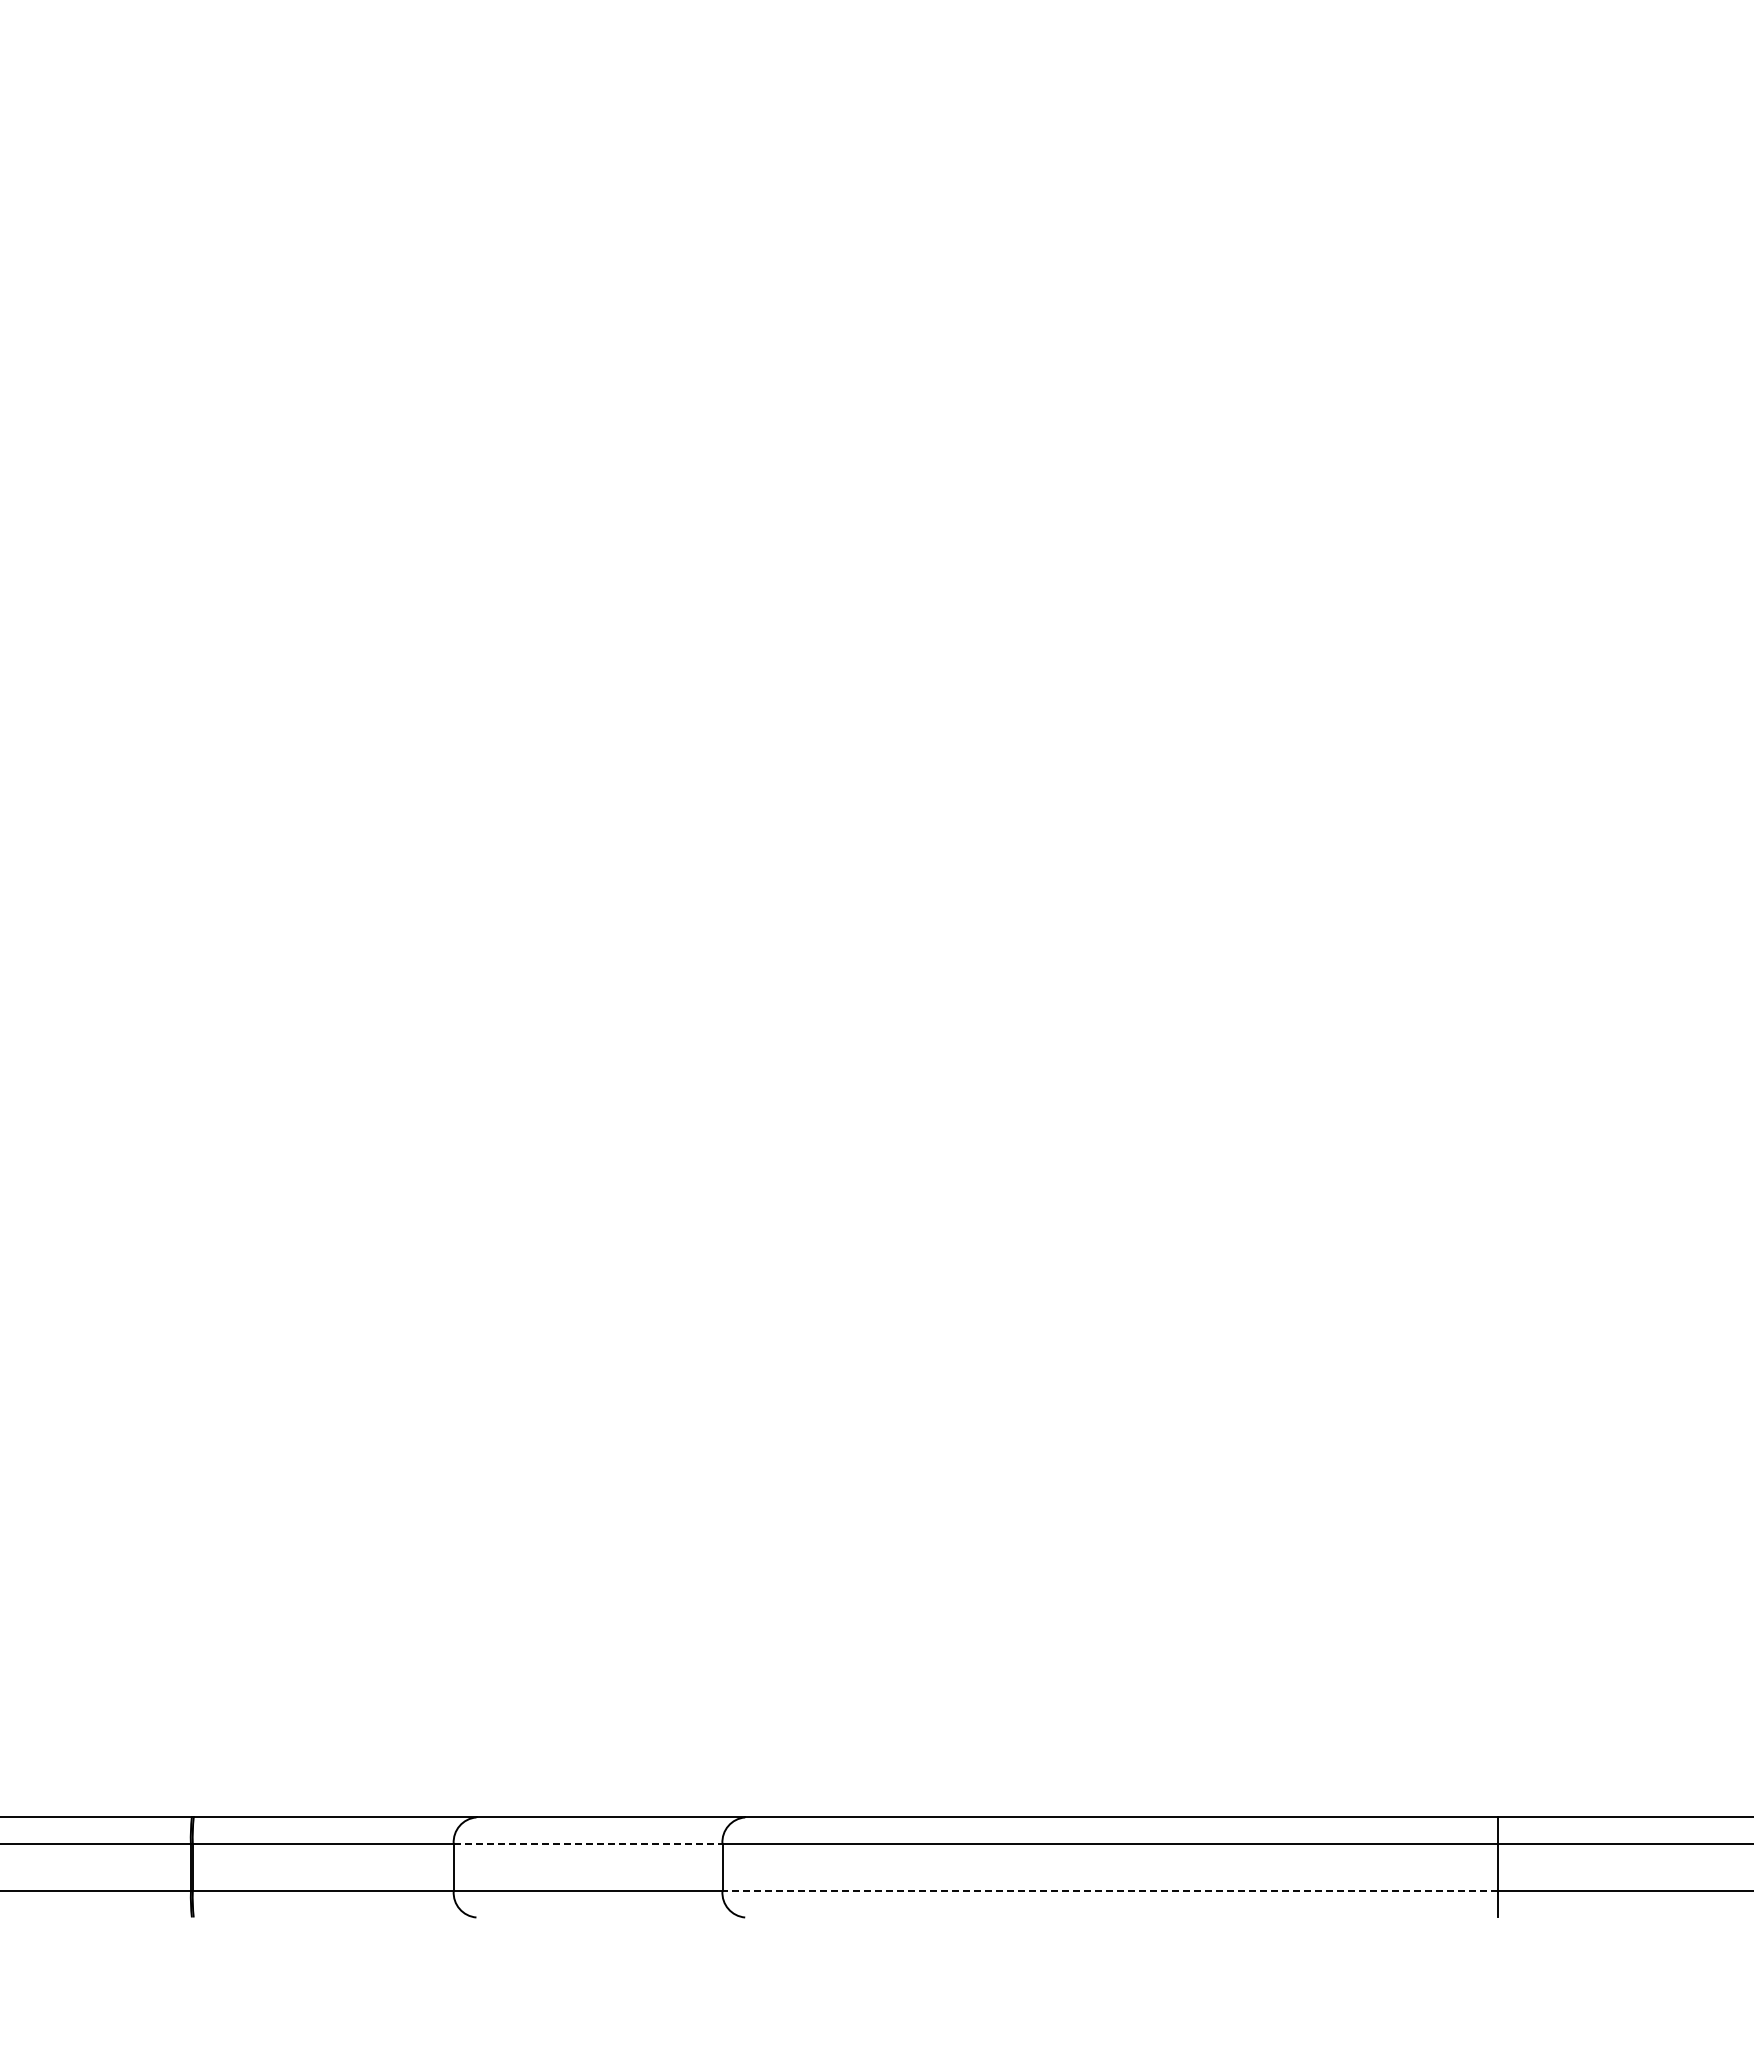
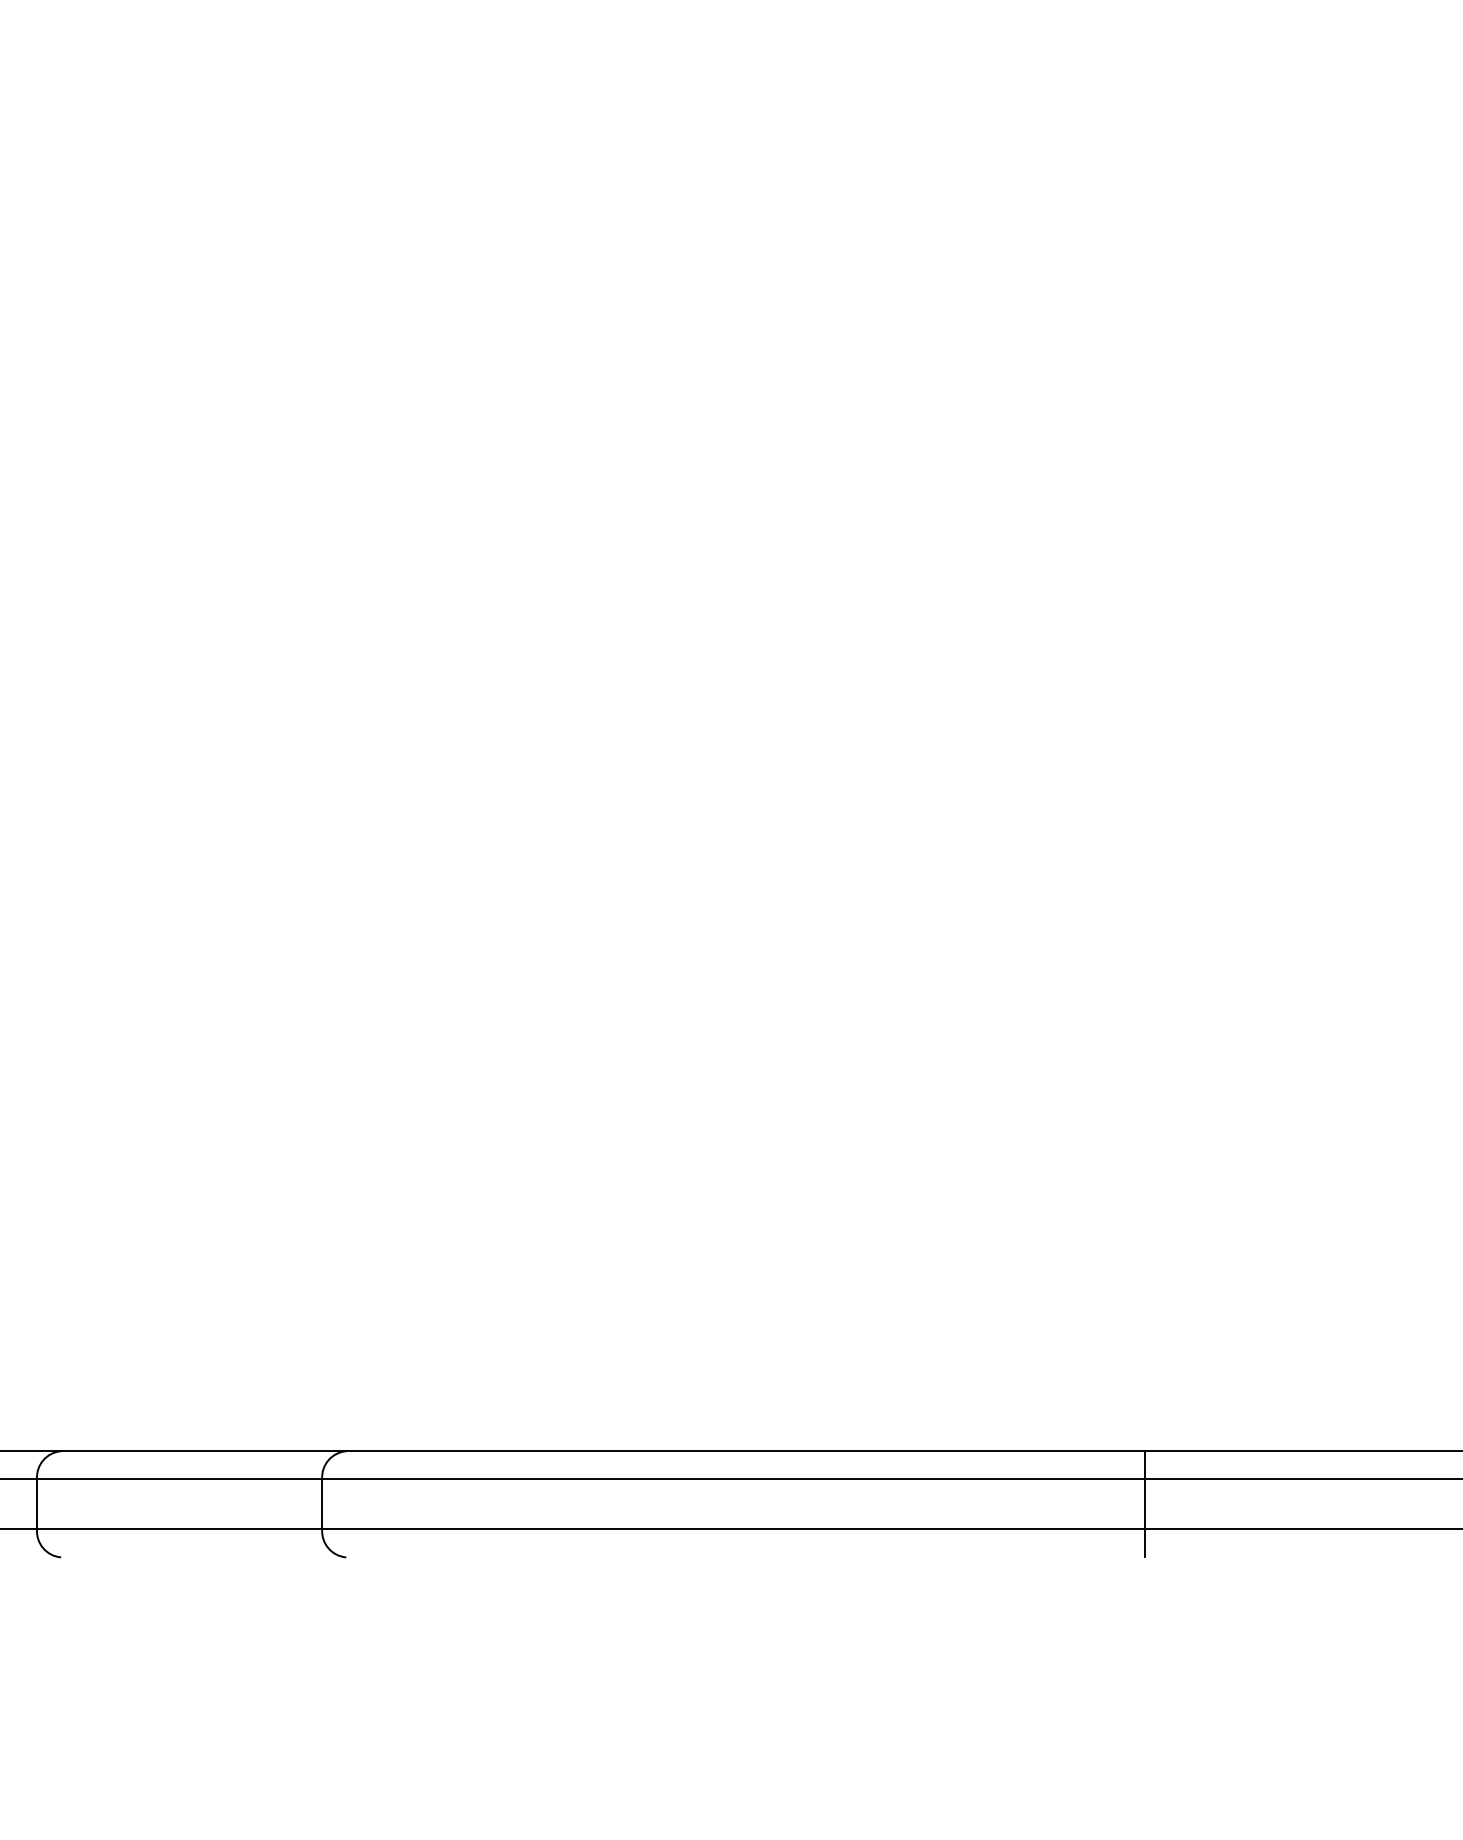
line: (588, 1843) -> (180, 1478), dashed -> solid
line: (1110, 1891) -> (733, 1529), dashed -> solid

